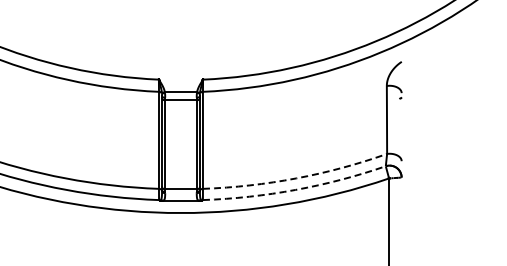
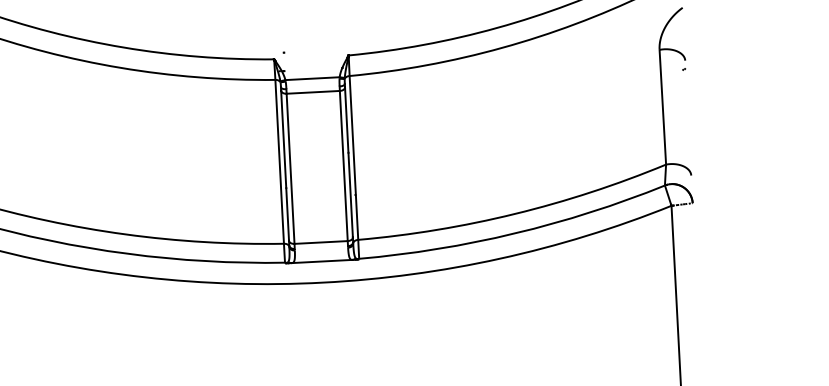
arc: (296, 178) -> (515, 214), dashed -> solid
arc: (295, 189) -> (514, 232), dashed -> solid

